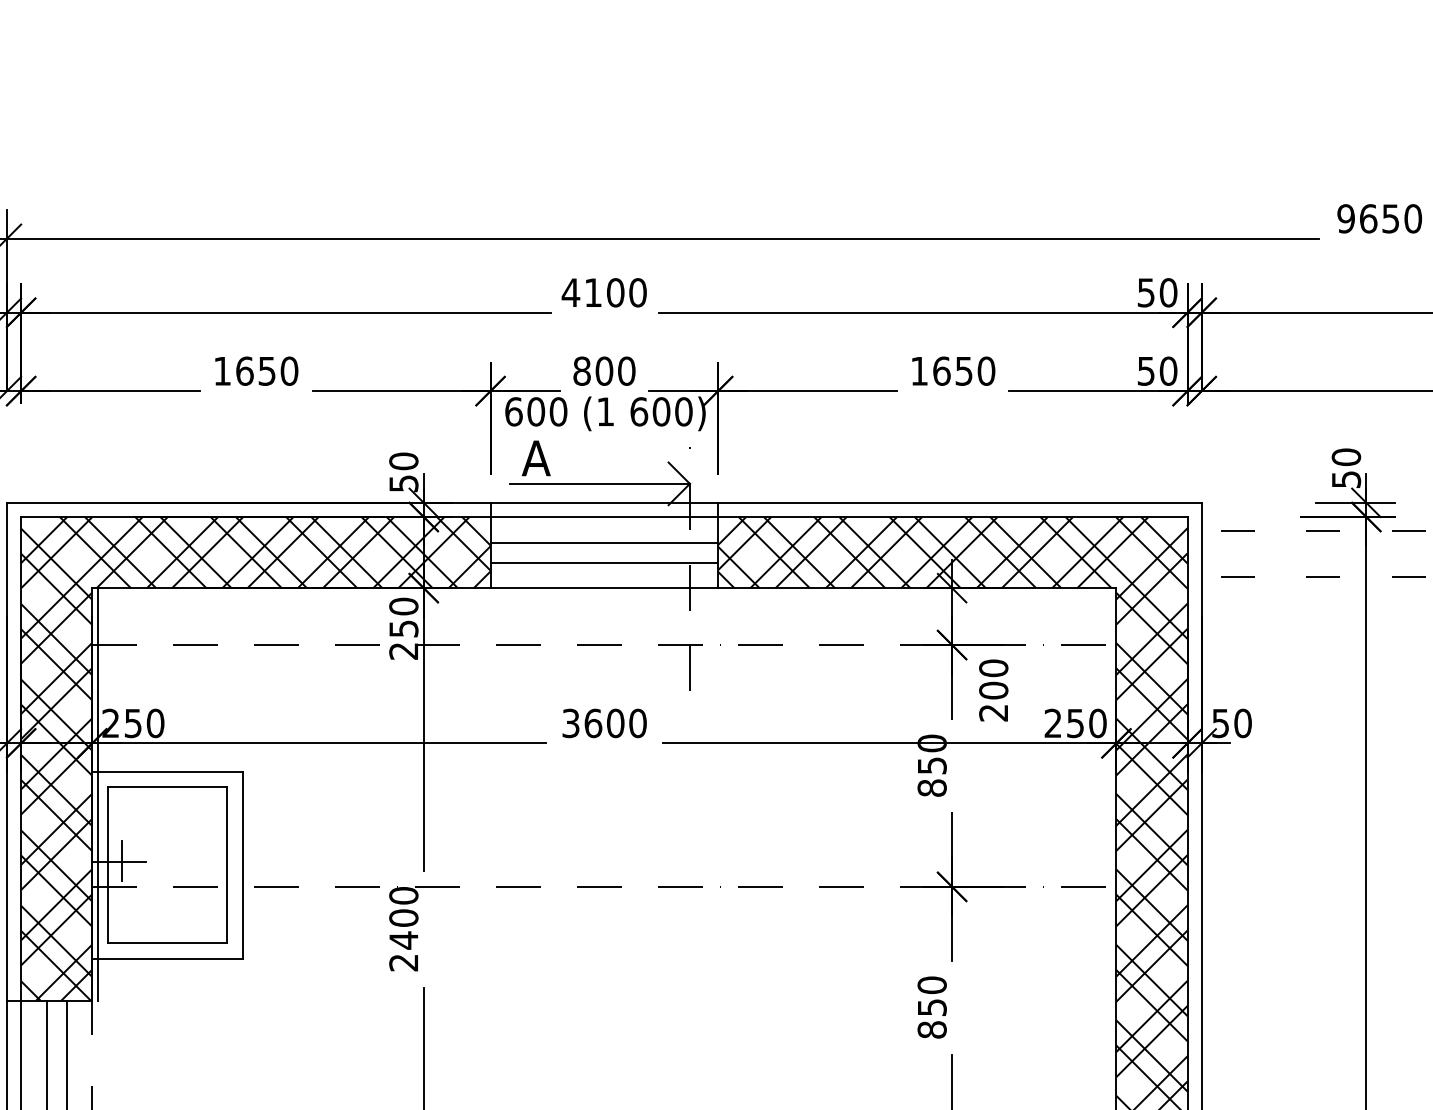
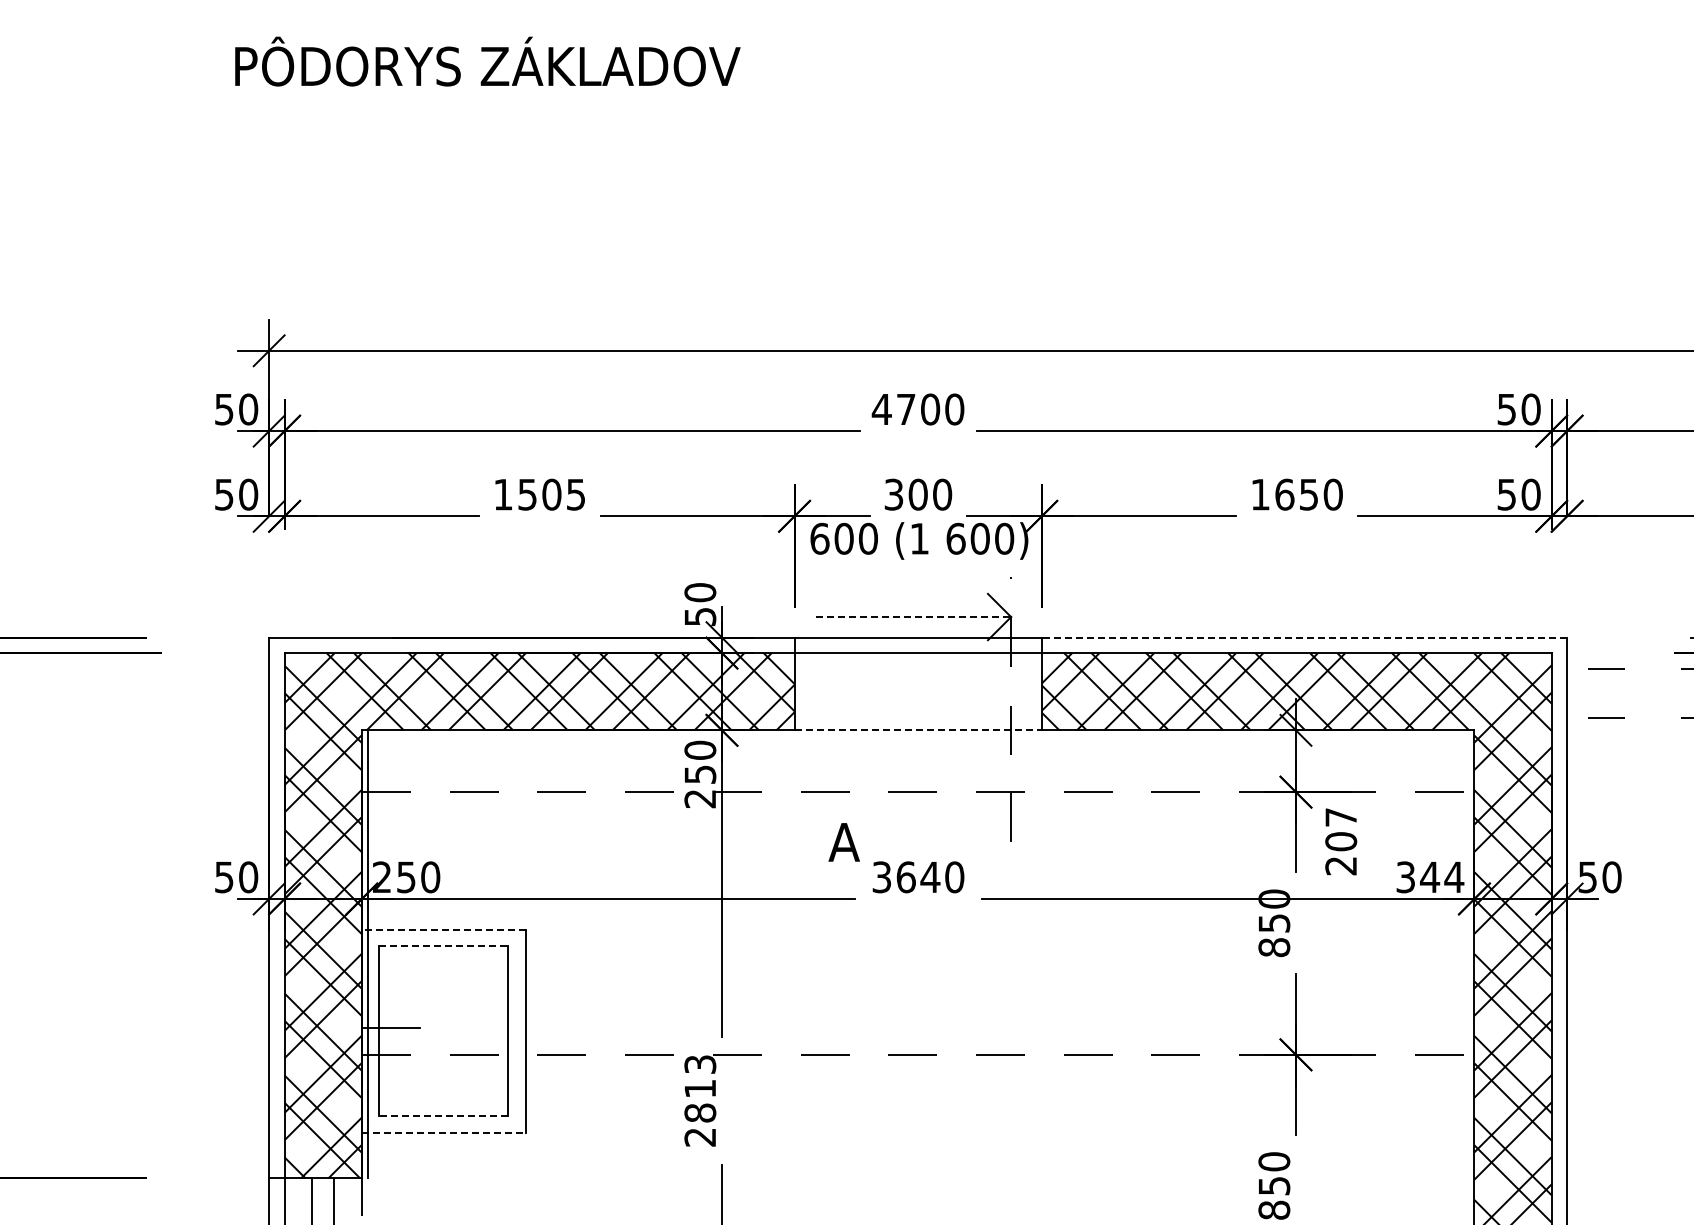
text: (593, 292) -> (906, 409), 4100 -> 4700
text: (266, 371) -> (551, 494), 1650 -> 1505
text: (581, 371) -> (893, 494), 800 -> 300
text: (535, 458) -> (843, 842), moved
line: (600, 484) -> (913, 617), solid -> dashed
line: (959, 502) -> (1304, 637), solid -> dashed
line: (603, 542) -> (917, 680), removed
line: (603, 562) -> (917, 702), removed
line: (604, 588) -> (918, 730), solid -> dashed
text: (994, 667) -> (1341, 816), 200 -> 207
text: (615, 723) -> (930, 877), 3600 -> 3640
text: (1075, 723) -> (1430, 877), 250 -> 344
line: (167, 771) -> (443, 929), solid -> dashed
line: (167, 787) -> (443, 946), solid -> dashed
line: (121, 860) -> (393, 1026), removed
text: (403, 918) -> (700, 1089), 2400 -> 2813
line: (167, 943) -> (443, 1116), solid -> dashed
line: (167, 959) -> (443, 1133), solid -> dashed

